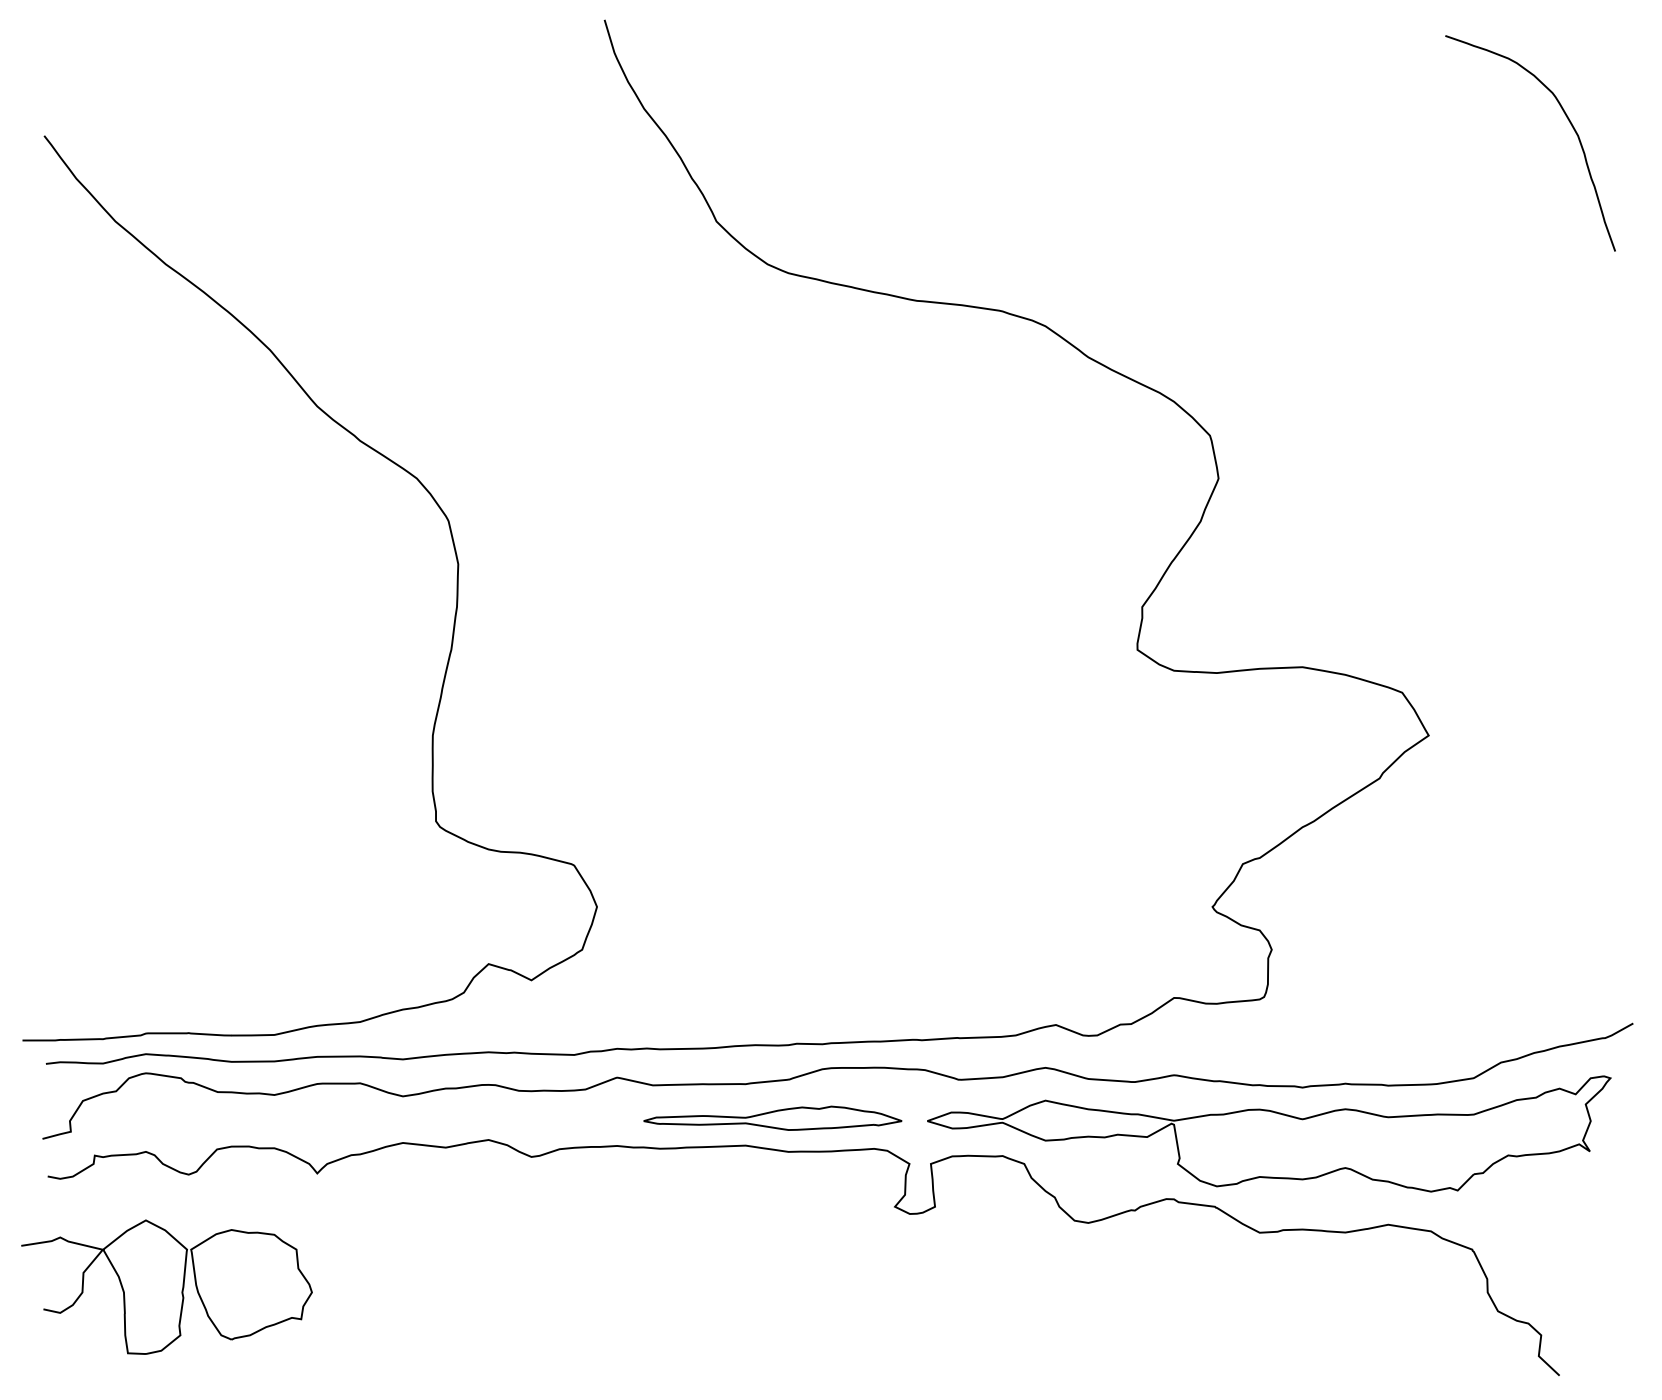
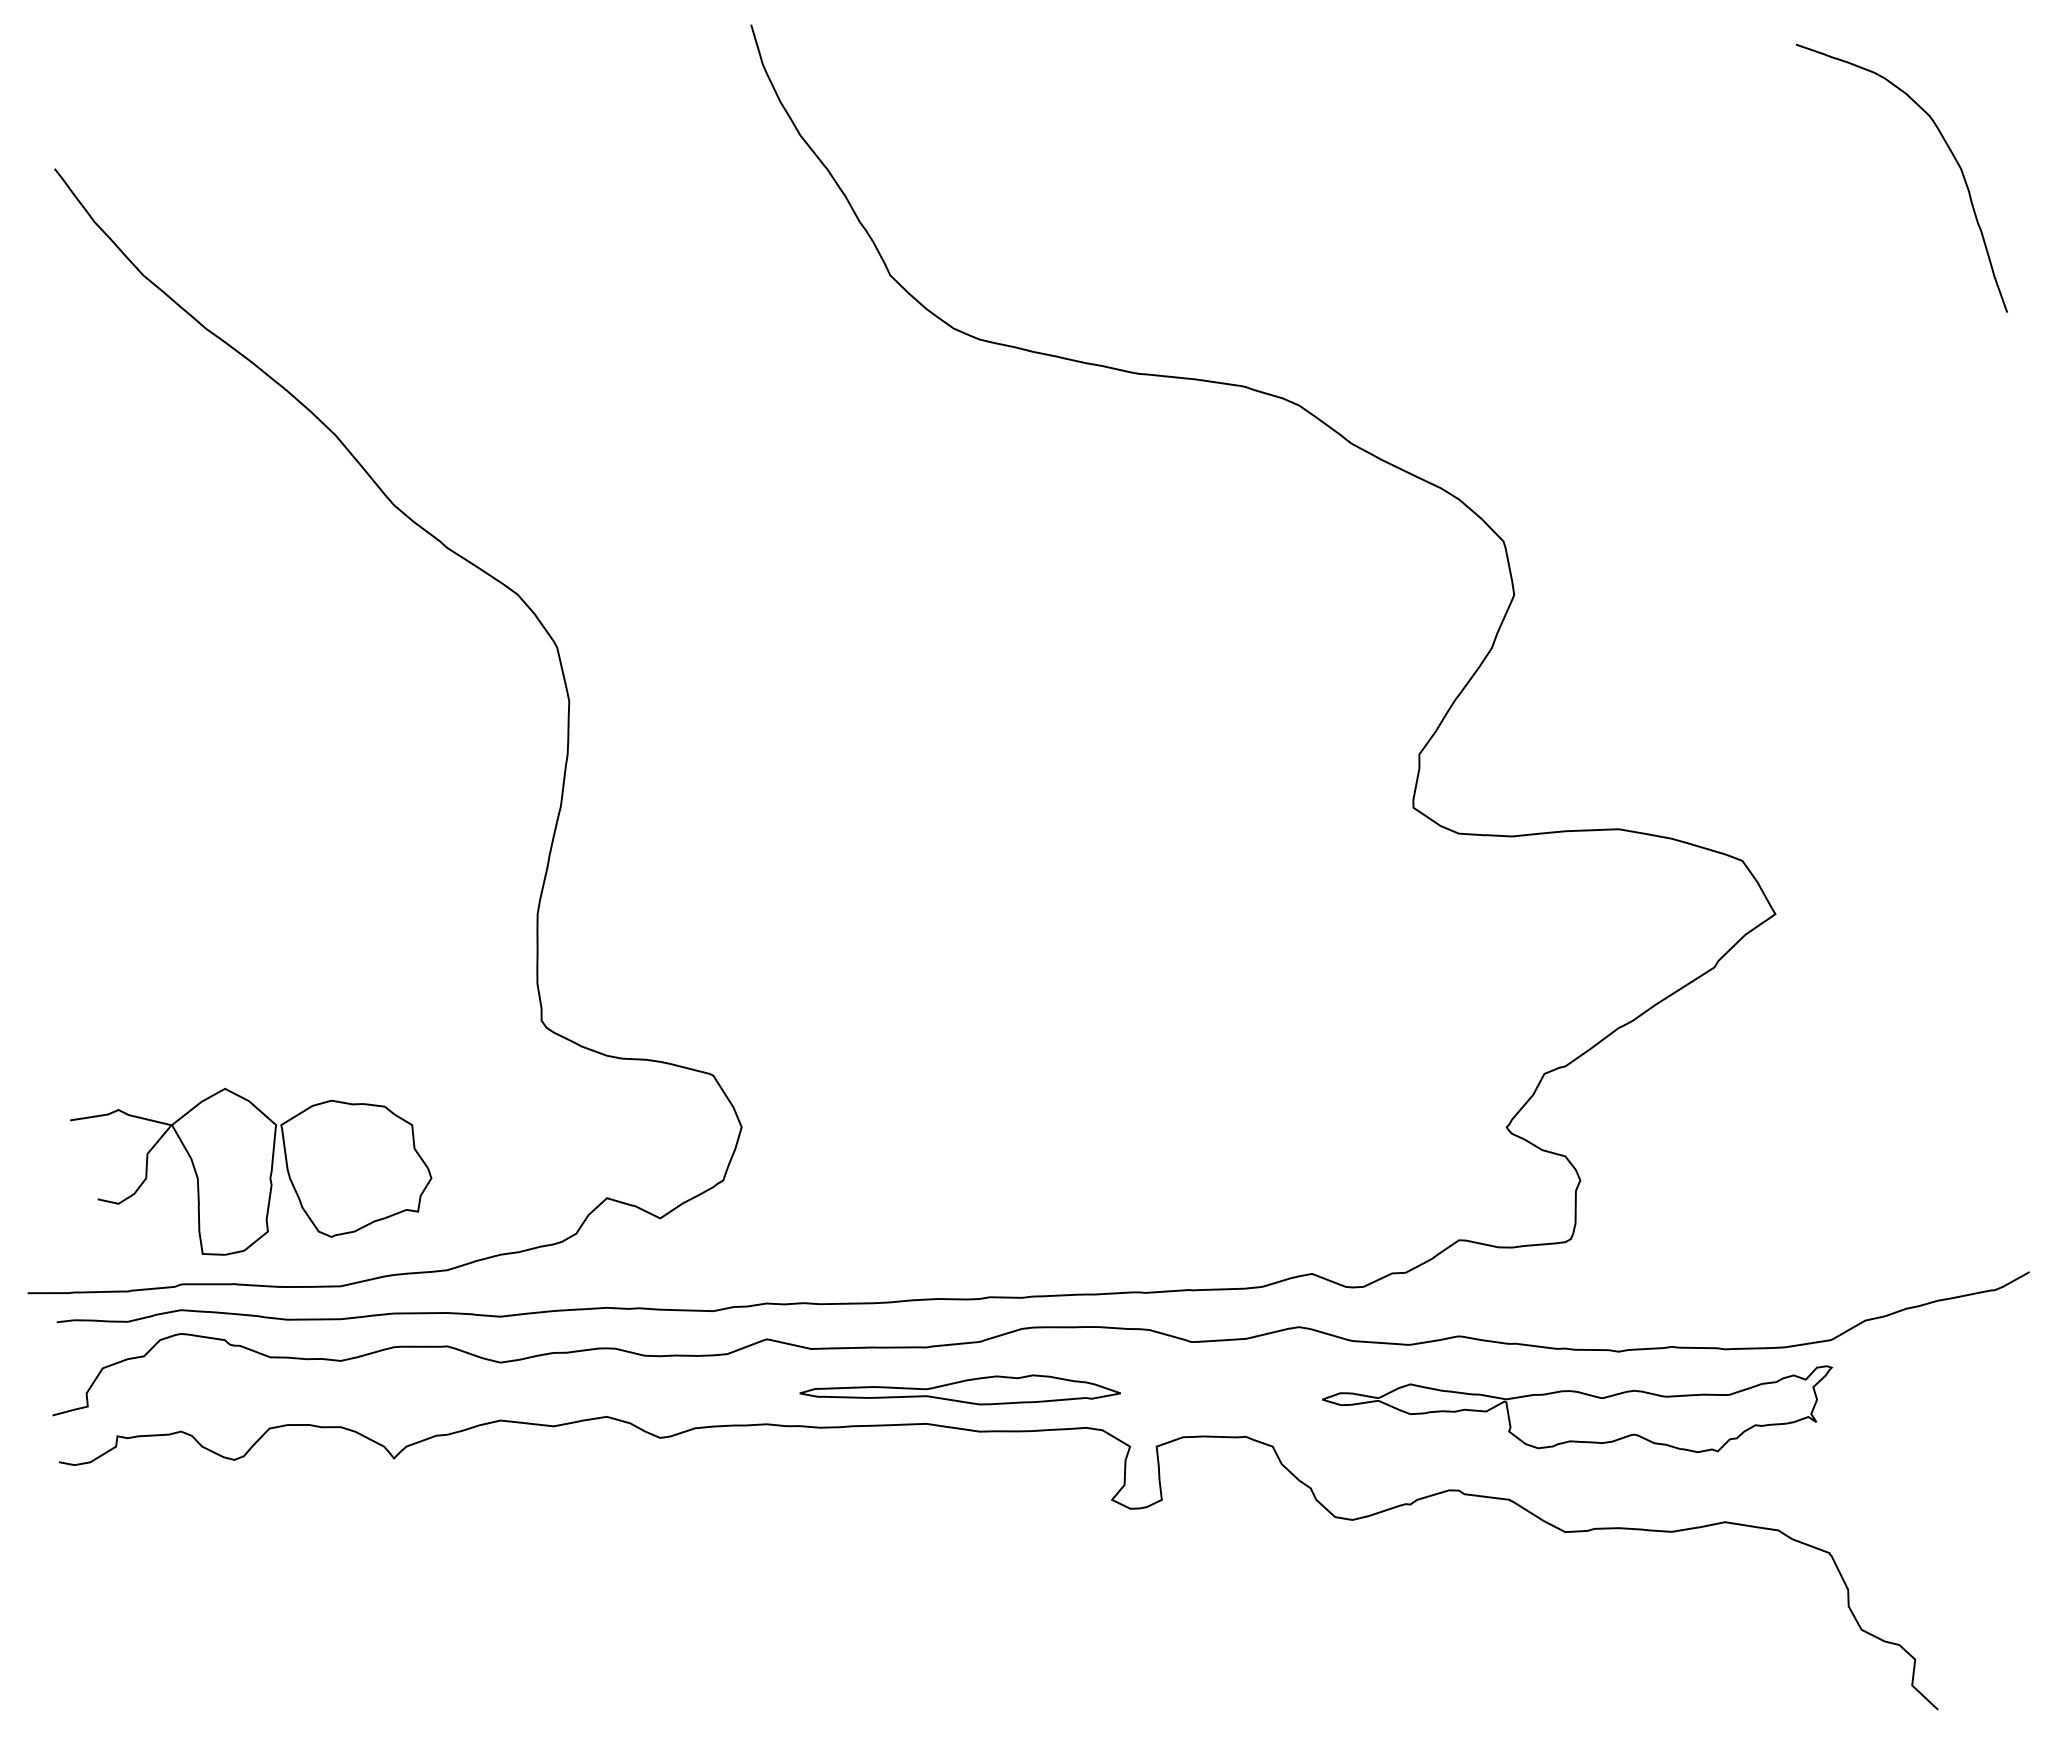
part: (1269, 1133) -> (1577, 1408), size x0.6
part: (167, 1286) -> (251, 1171), moved

